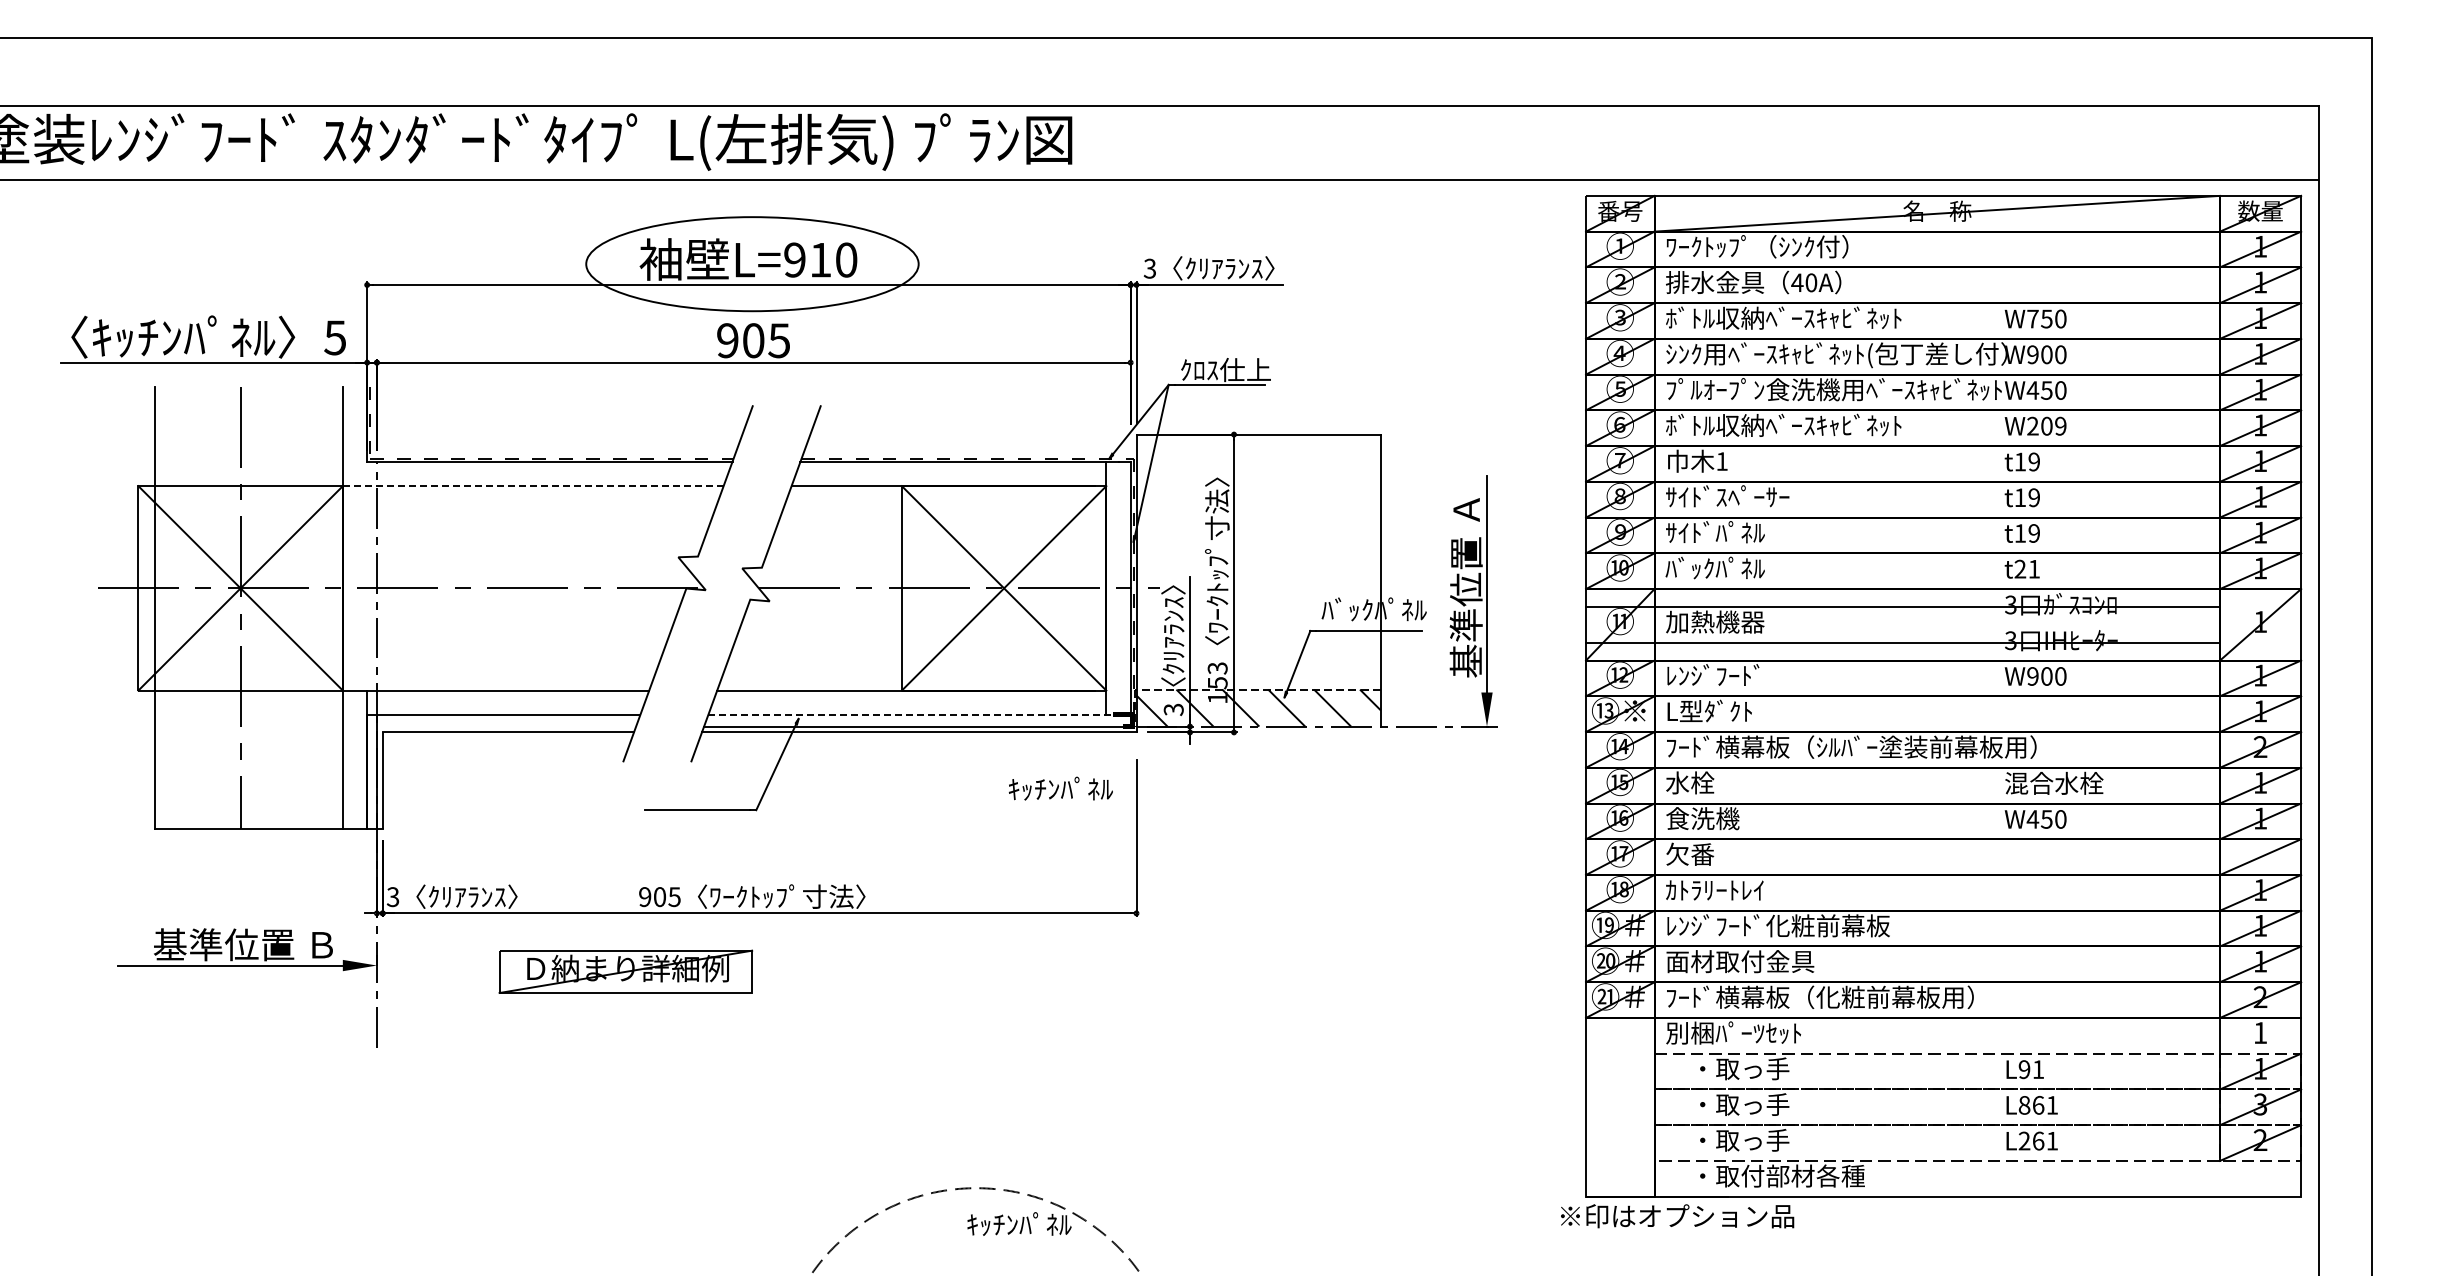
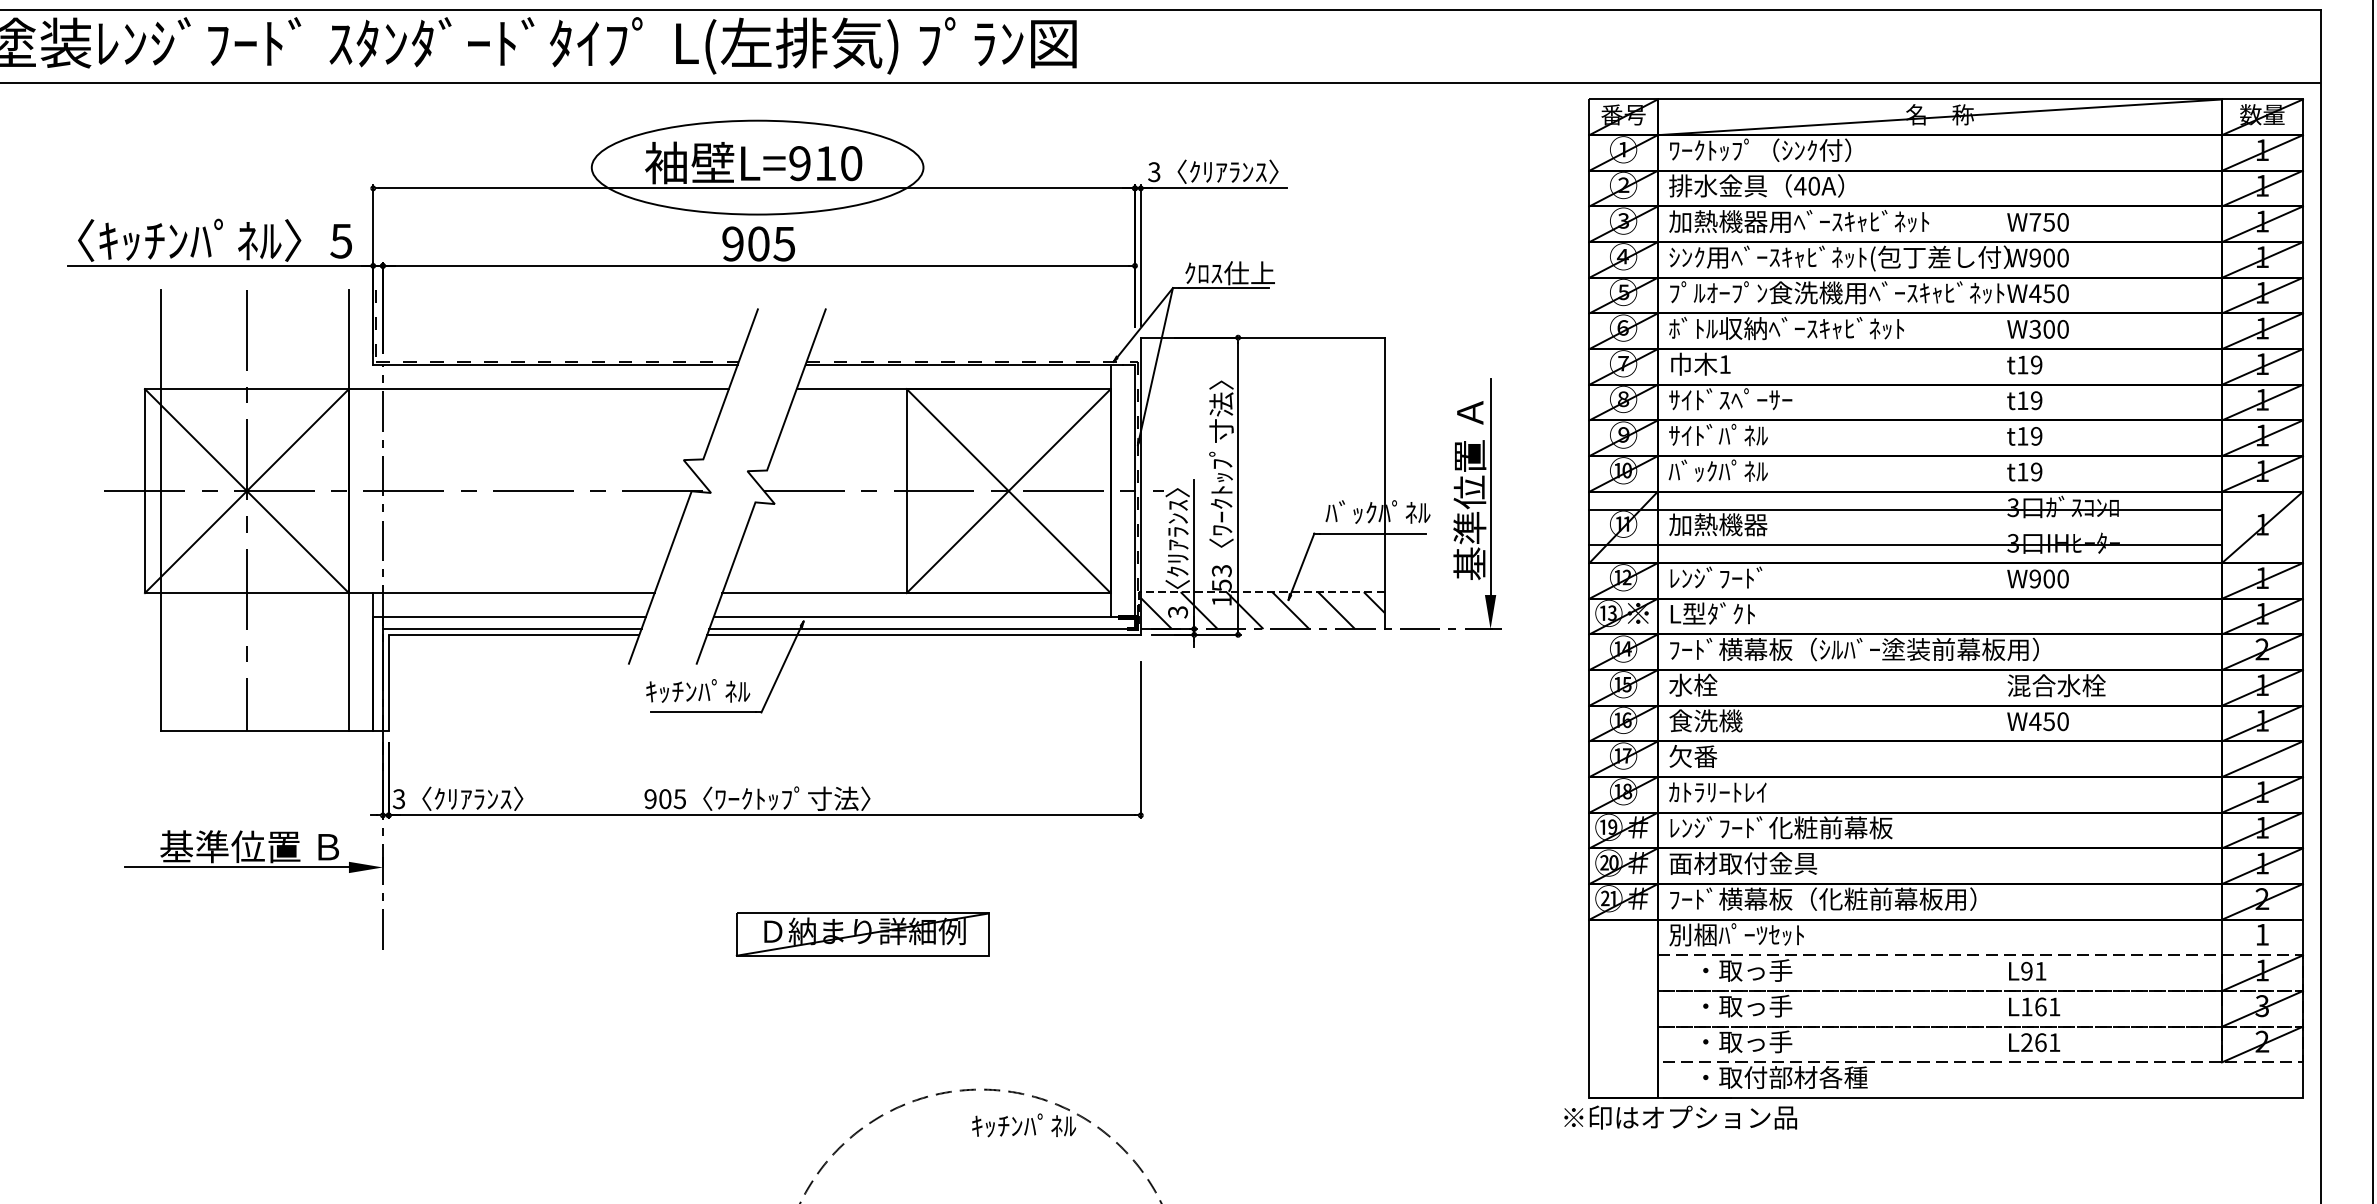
text: (1796, 317) -> (1799, 220), ﾎﾞﾄﾙ収納ﾍﾞｰｽｷｬﾋﾞﾈｯﾄ -> 加熱機器用ﾍﾞｰｽｷｬﾋﾞﾈｯﾄ
text: (2046, 426) -> (2048, 329), W209 -> W300
line: (533, 486) -> (539, 389), dashed -> solid
text: (2026, 568) -> (2028, 471), t21 -> t19
line: (920, 714) -> (925, 616), dashed -> solid
line: (506, 726) -> (512, 628), added
text: (1060, 788) -> (697, 690), moved
part: (625, 971) -> (862, 934), moved
text: (2024, 1105) -> (2026, 1007), L861 -> L161

